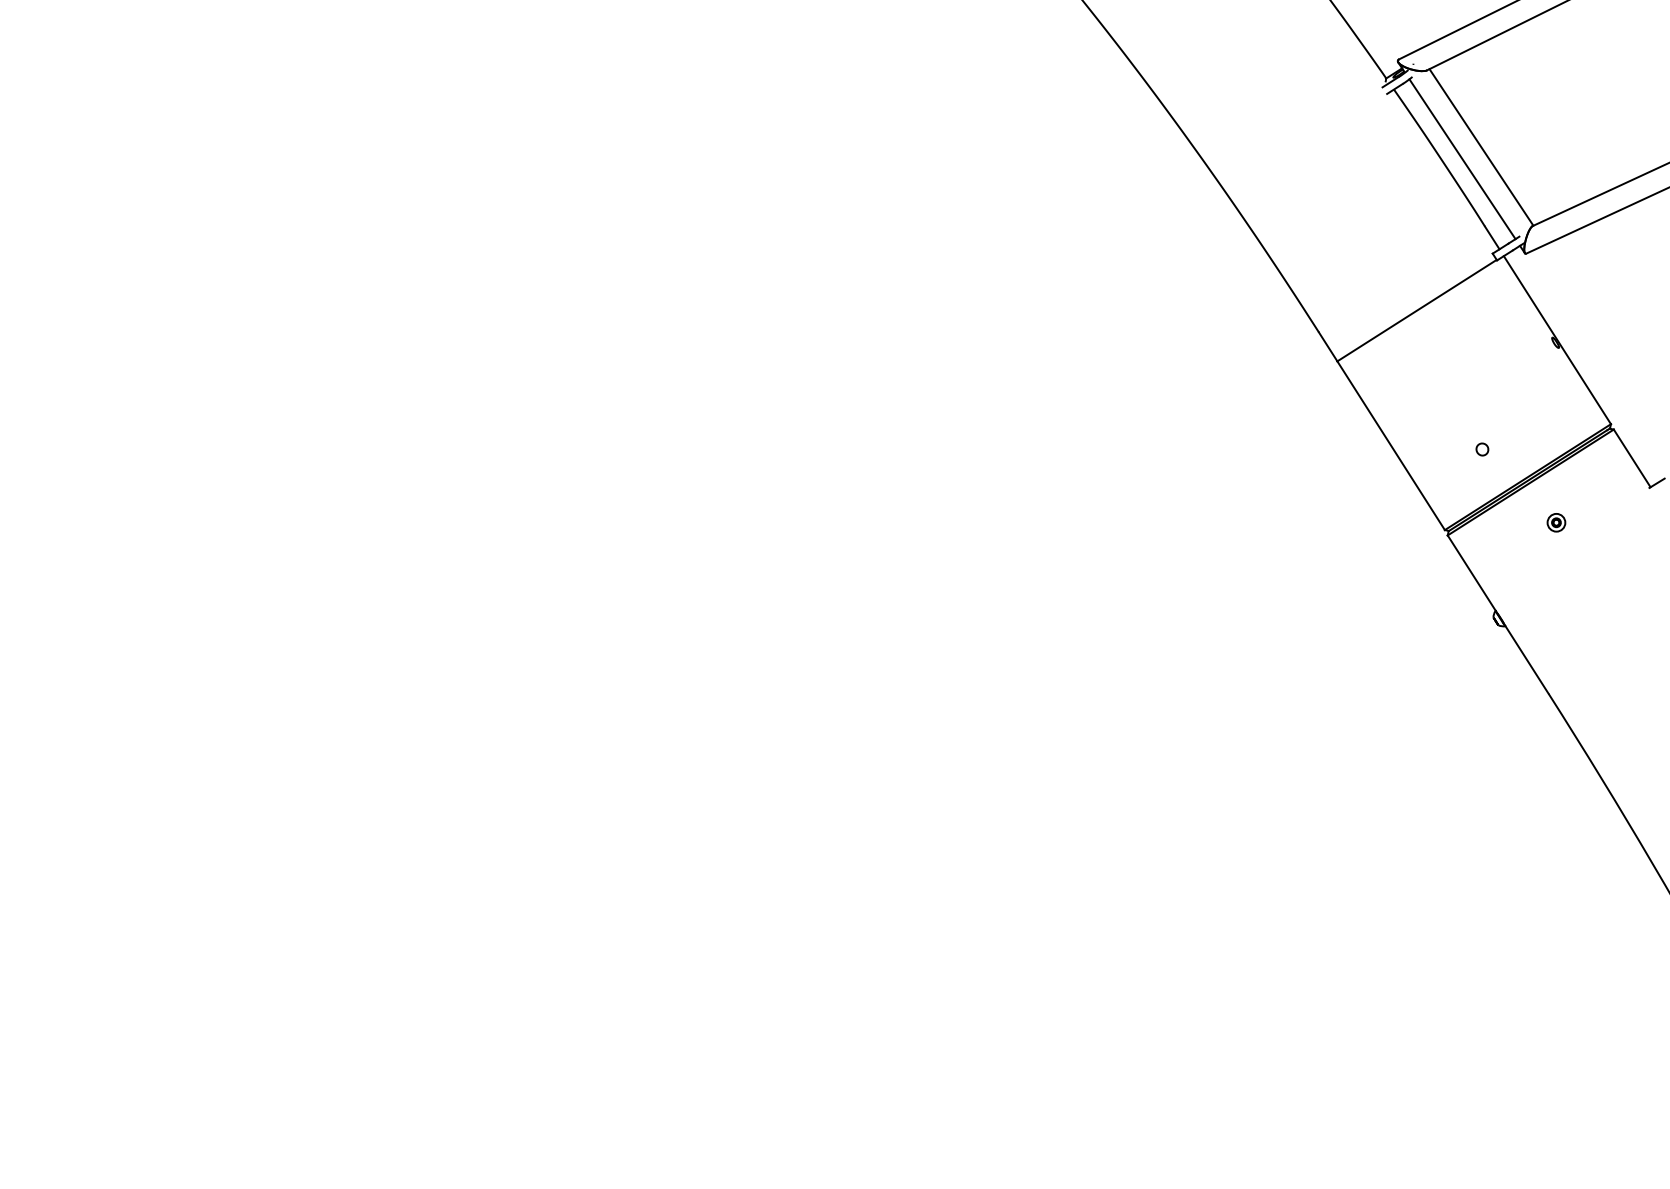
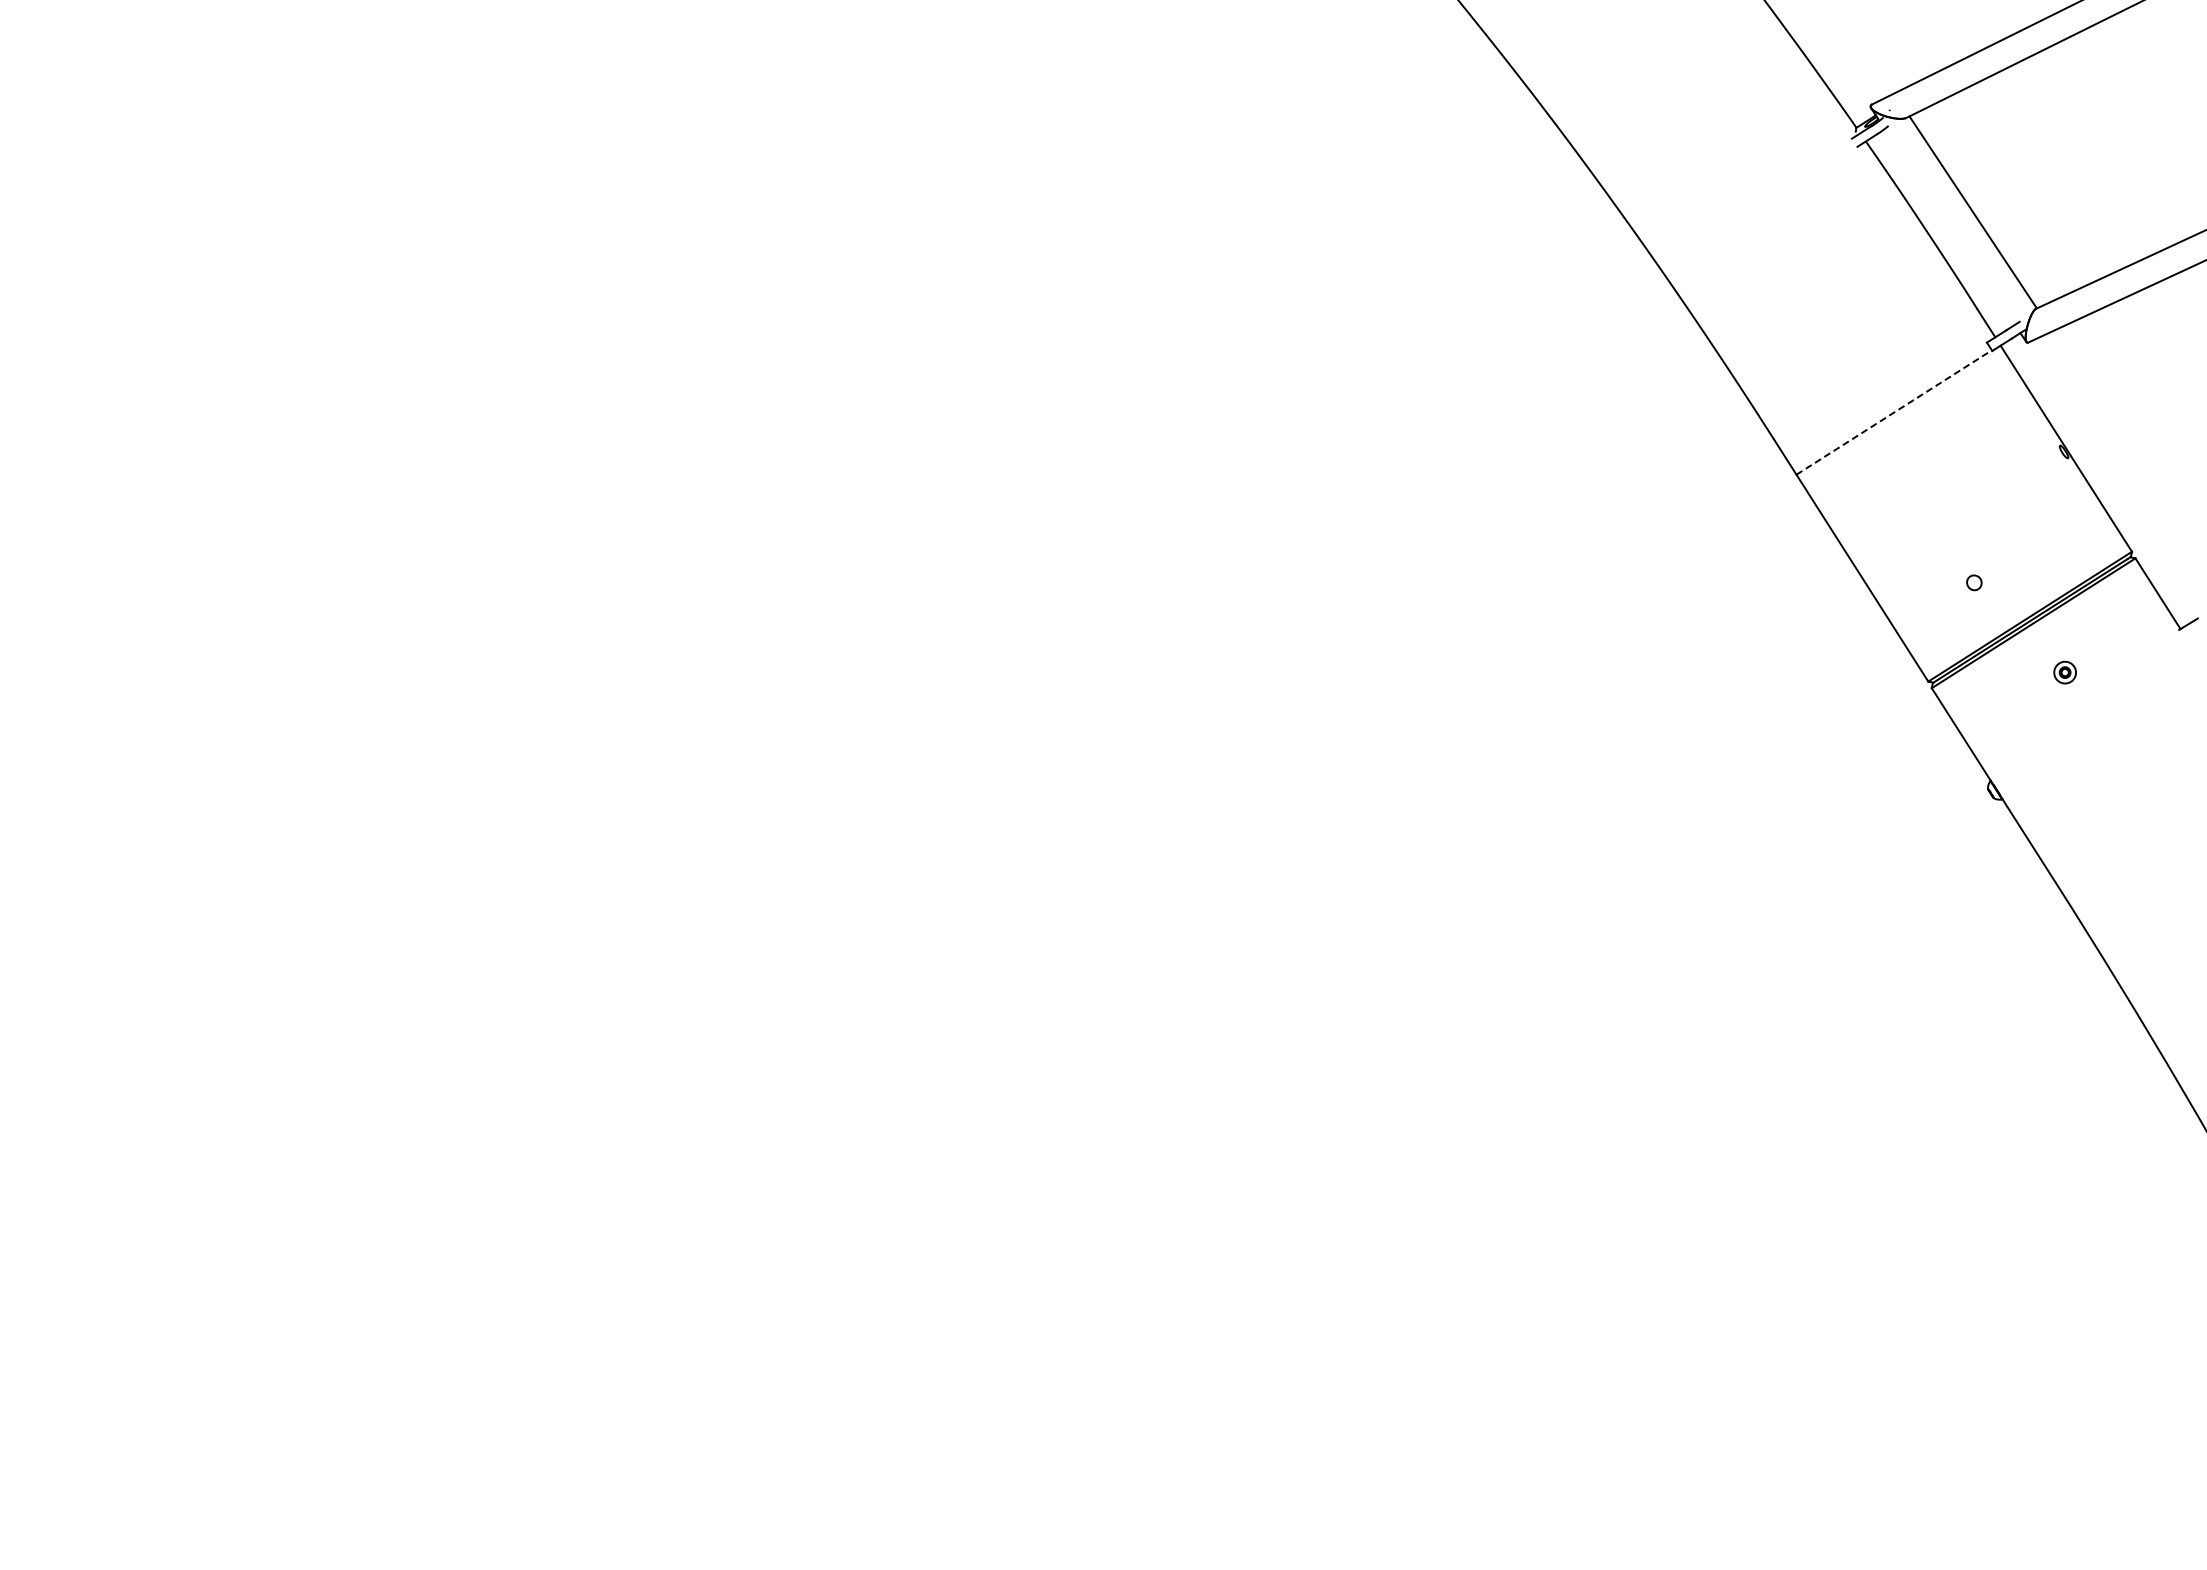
line: (1462, 158) -> (1949, 226), removed
line: (1417, 310) -> (1894, 412), solid -> dashed

